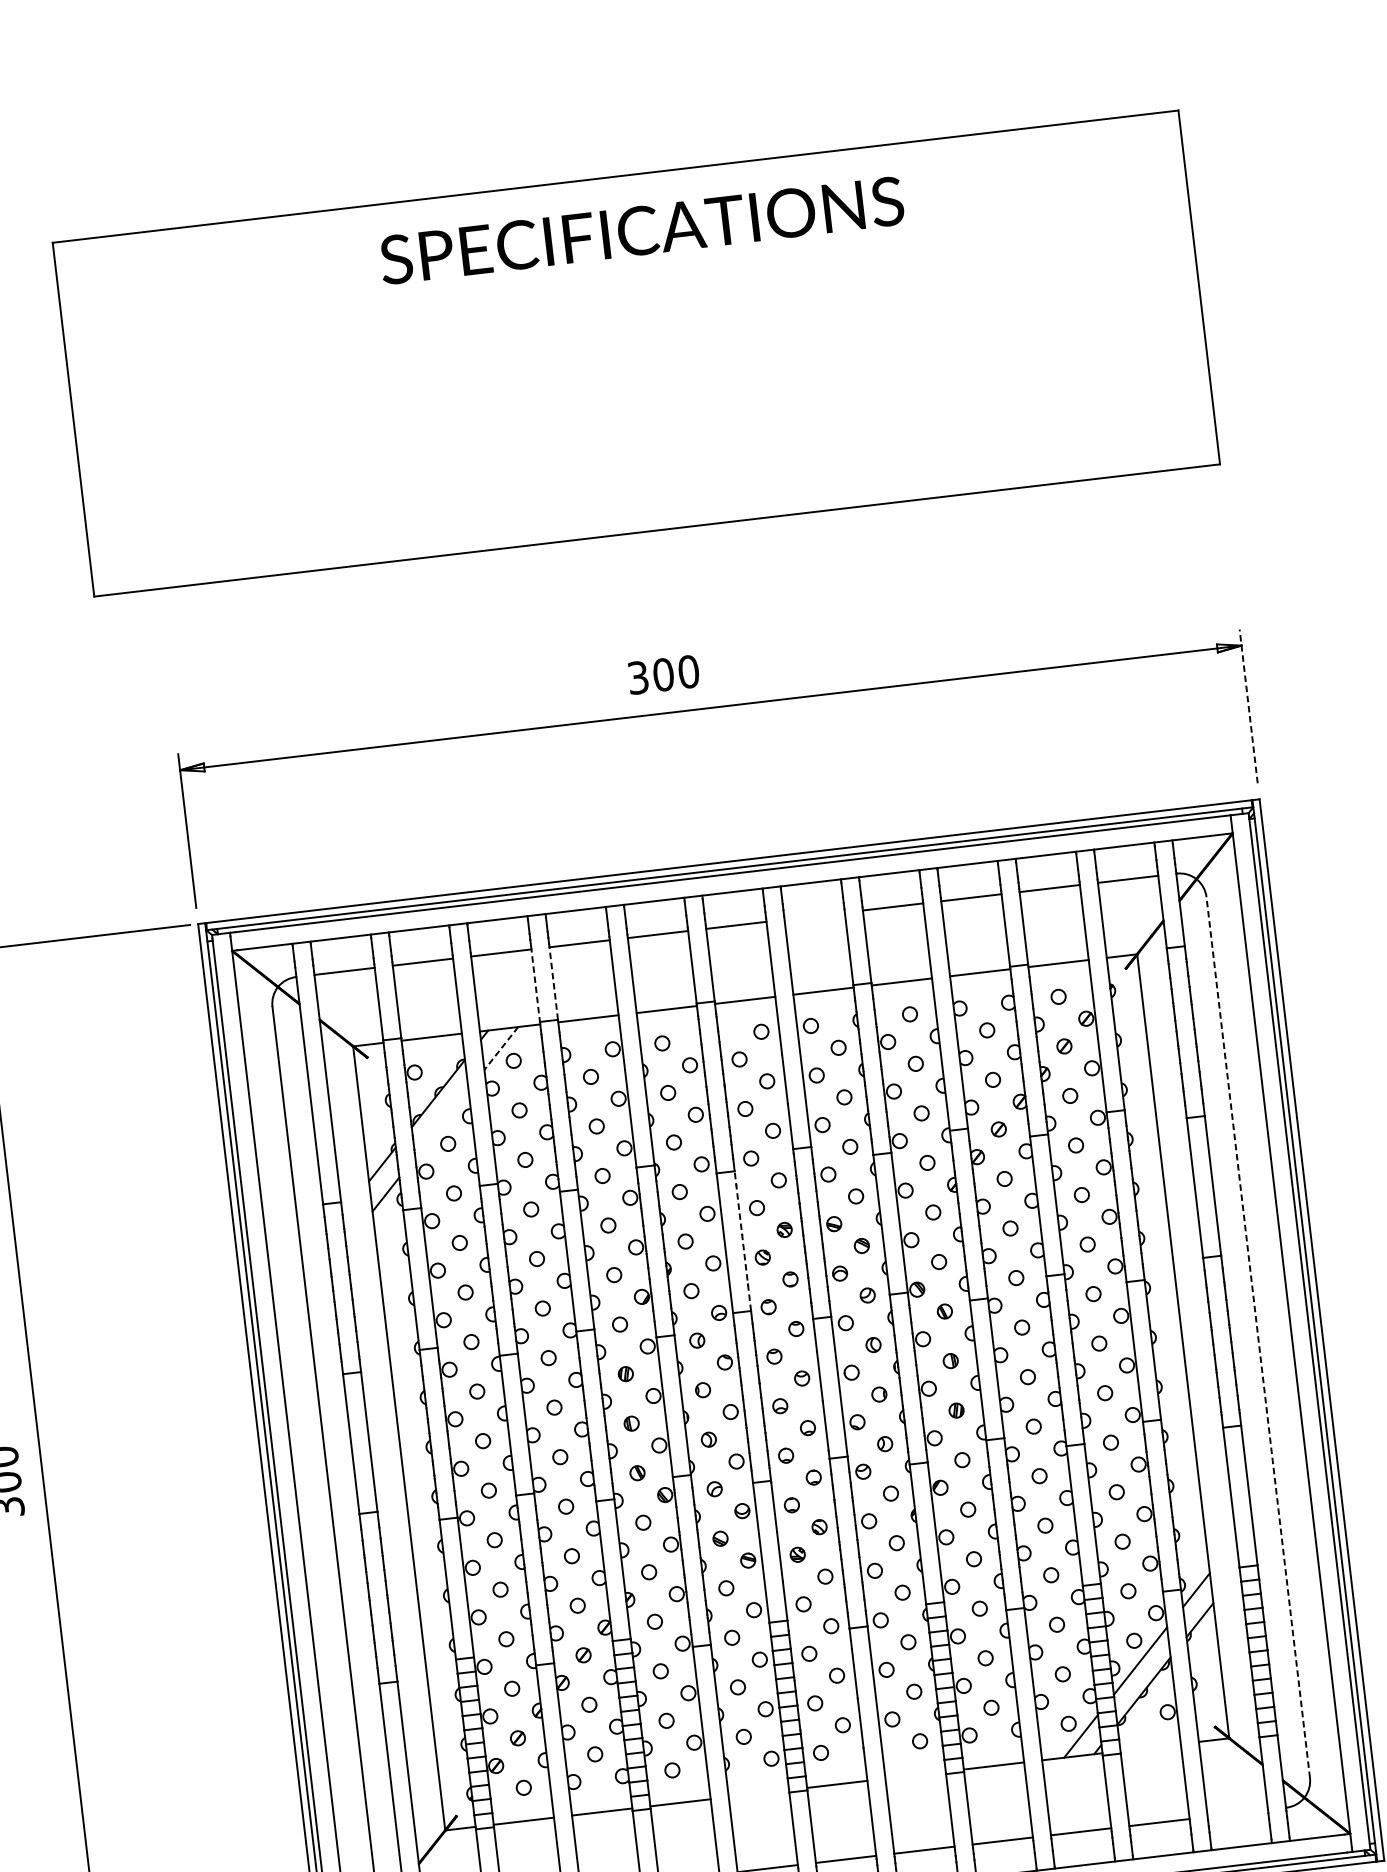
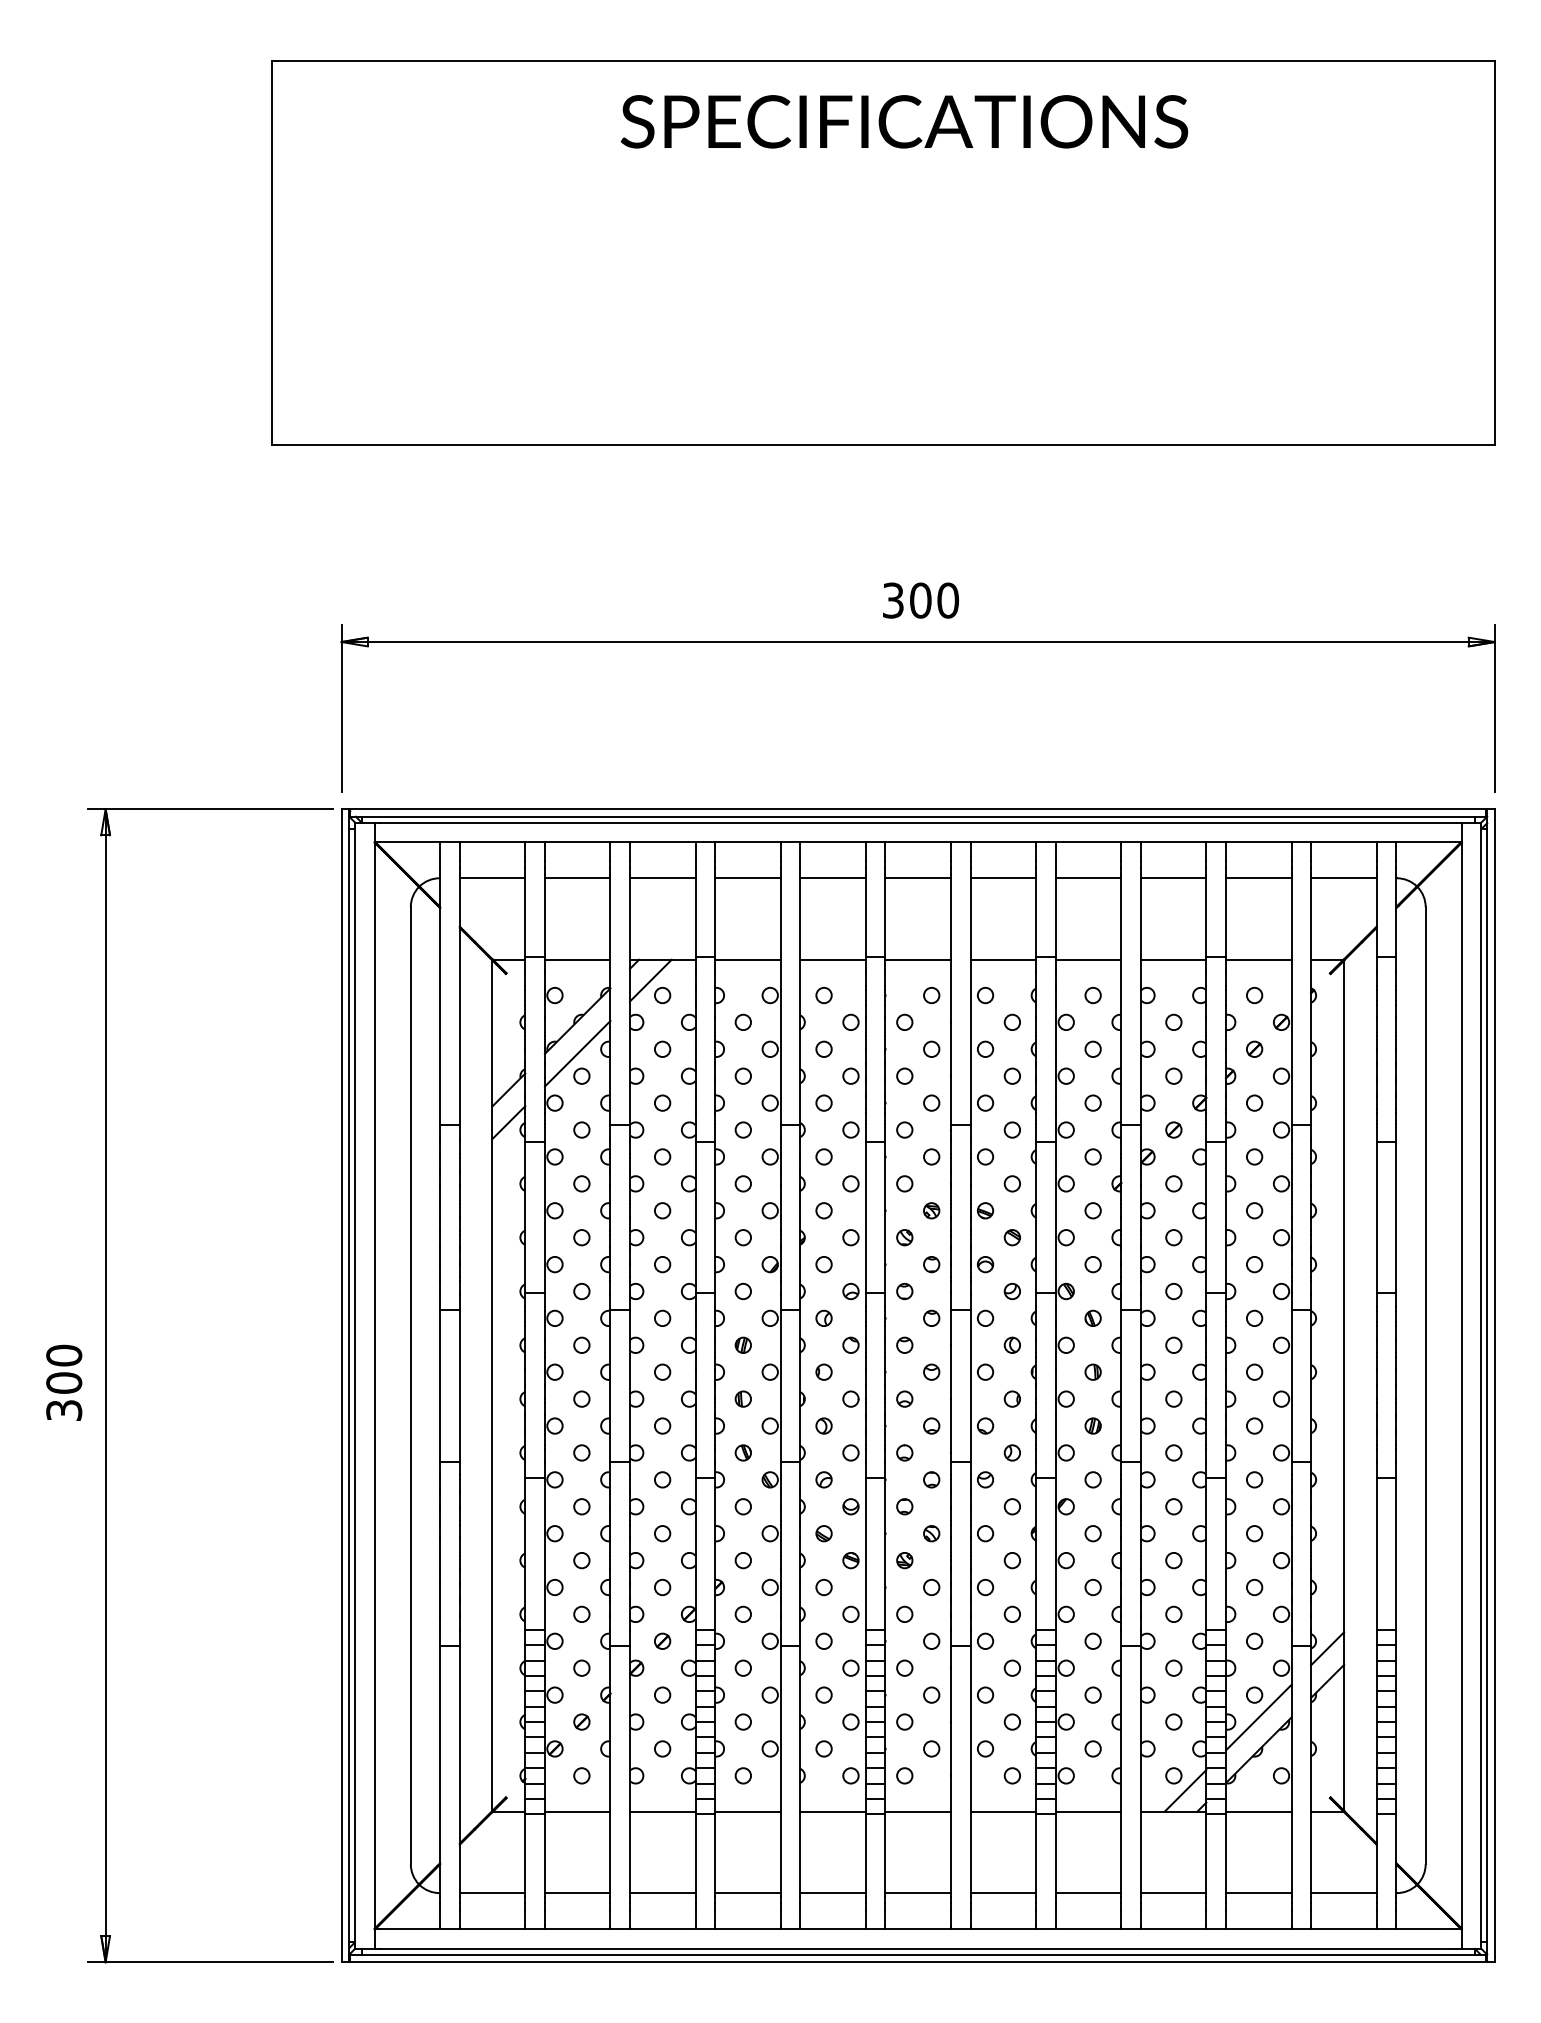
text: (664, 674) -> (921, 600), moved
line: (1248, 706) -> (1494, 708), dashed -> solid
line: (814, 916) -> (1003, 878), added
line: (553, 981) -> (715, 915), dashed -> solid
line: (535, 984) -> (695, 916), dashed -> solid
line: (500, 1048) -> (650, 980), dashed -> solid
line: (441, 1123) -> (577, 1053), added
line: (742, 1241) -> (885, 1217), dashed -> solid
line: (1258, 1337) -> (1425, 1385), dashed -> solid
line: (1150, 1747) -> (1258, 1811), added
line: (915, 1775) -> (1003, 1811), added
line: (758, 1793) -> (832, 1811), added
line: (1237, 1813) -> (1343, 1893), added

